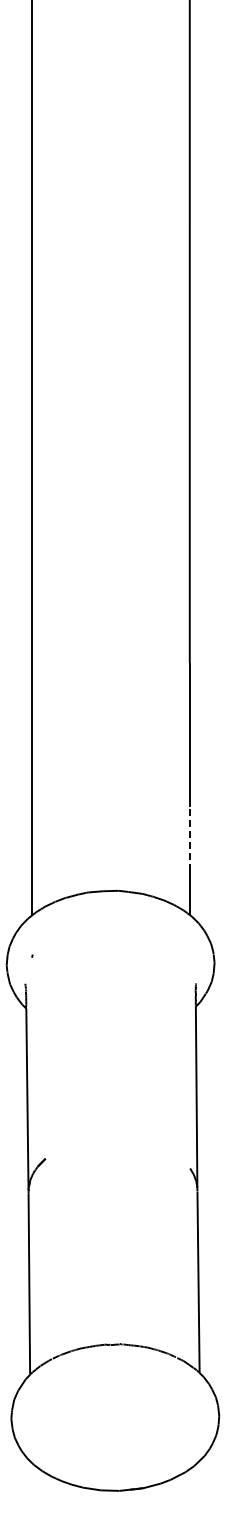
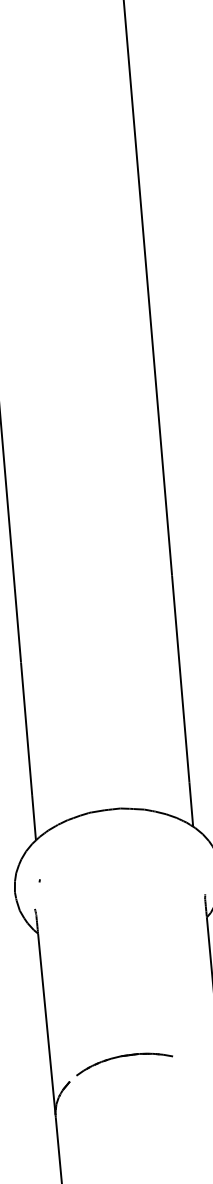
line: (189, 838) -> (186, 750), dashed -> solid
part: (101, 1144) -> (124, 1062), added

